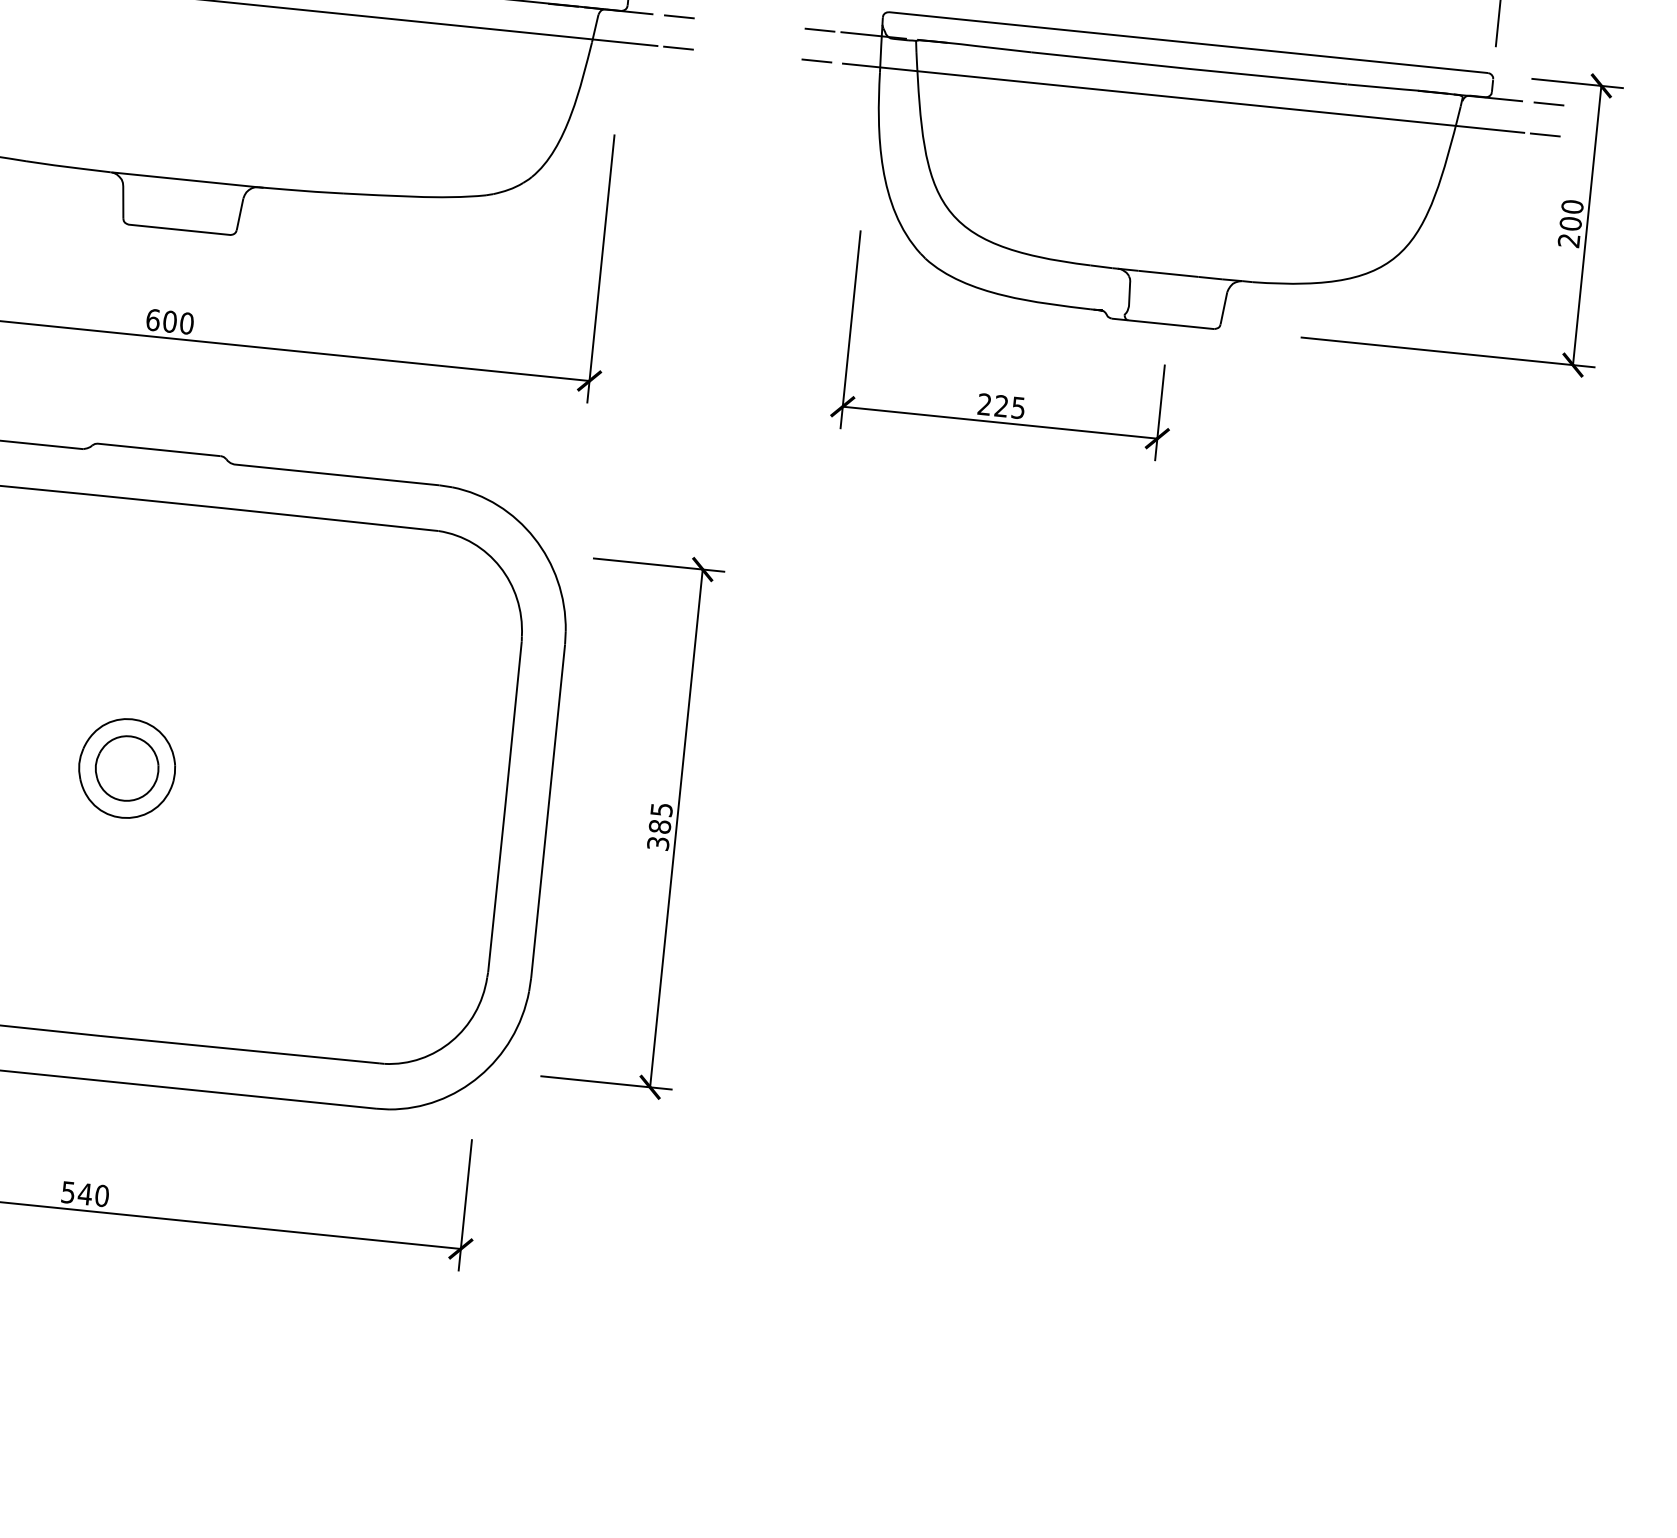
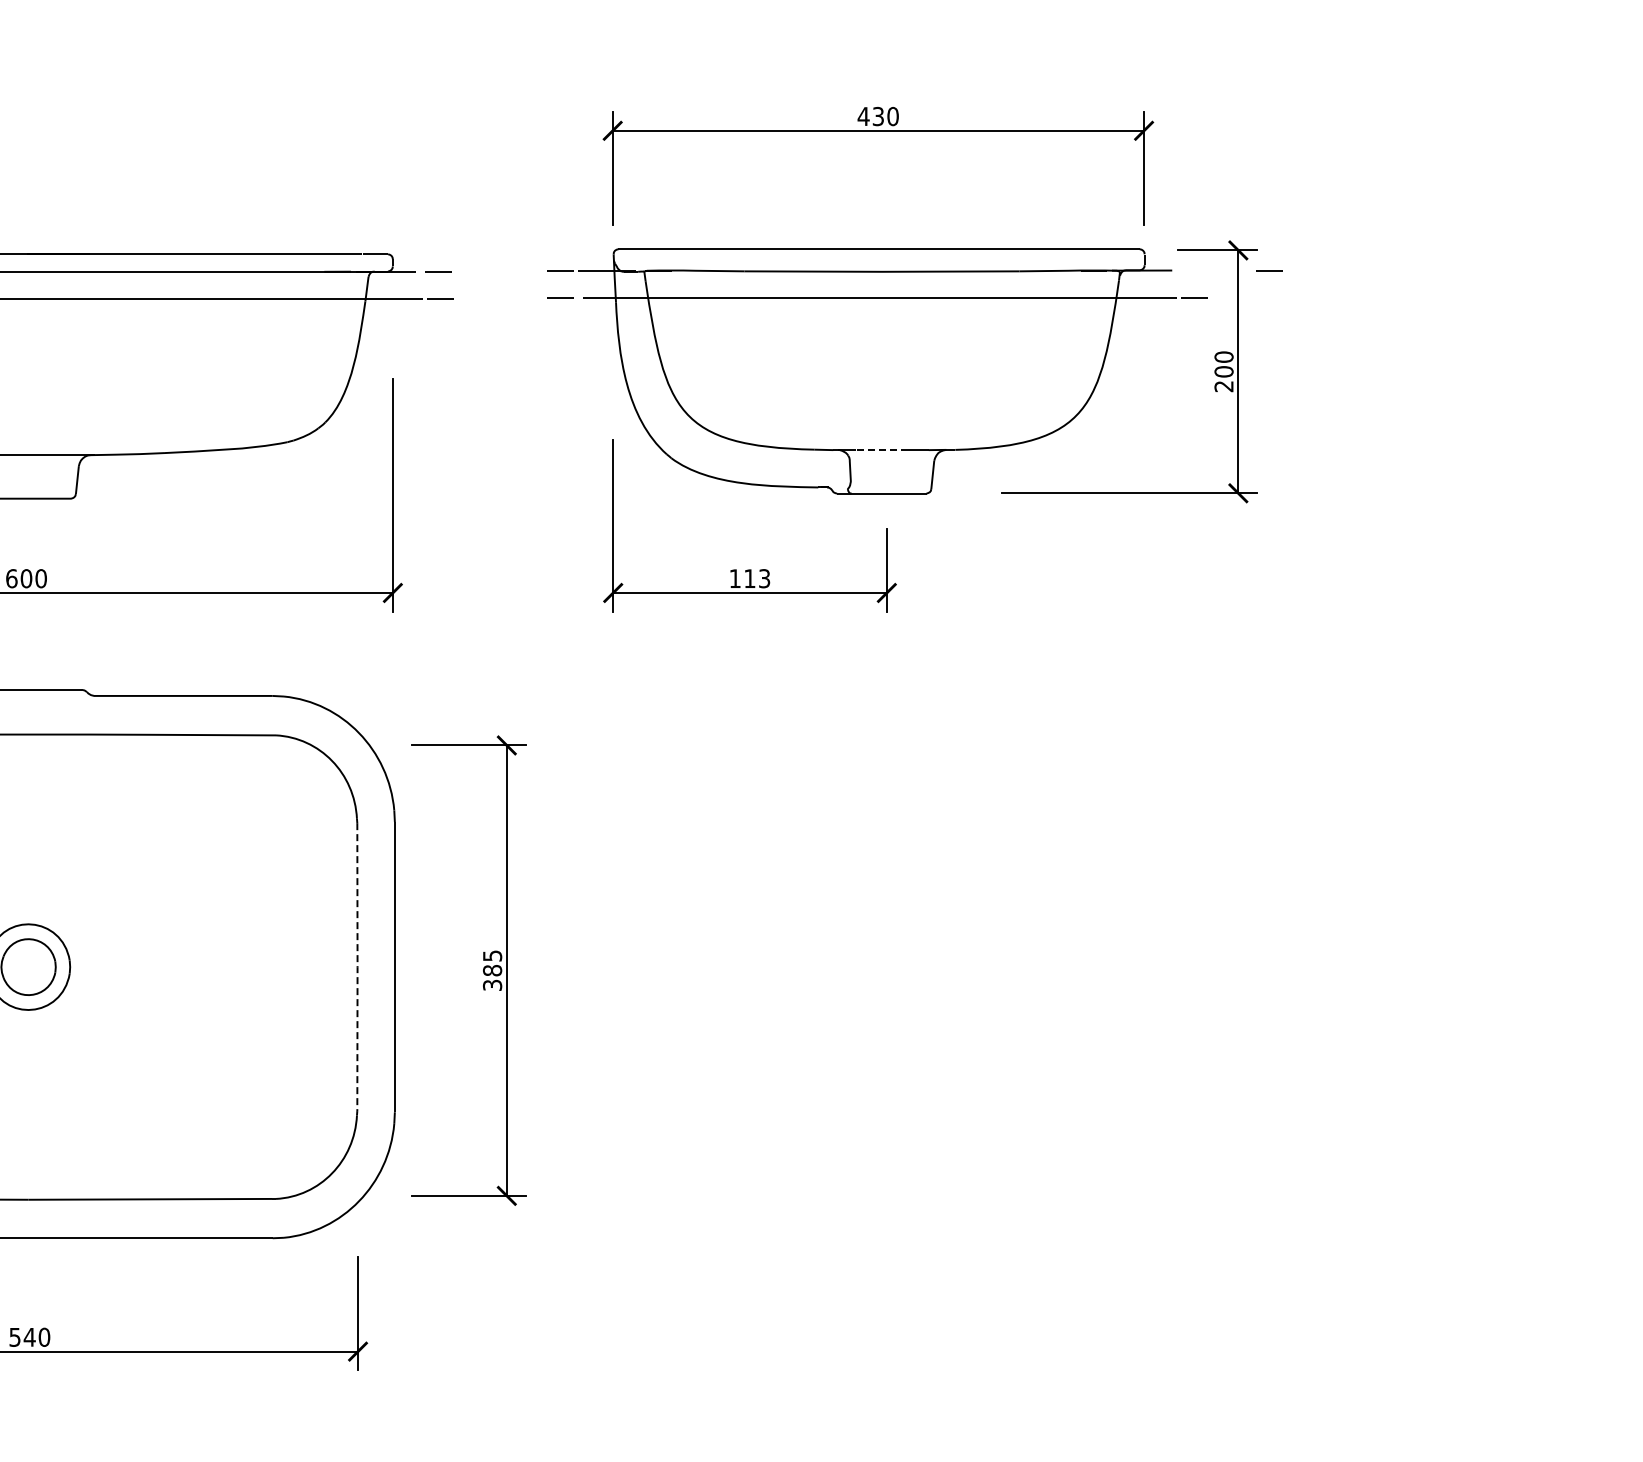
line: (1548, 103) -> (1269, 270), moved
line: (1167, 274) -> (881, 450), solid -> dashed
text: (1001, 405) -> (749, 578), 225 -> 113
line: (505, 807) -> (357, 967), solid -> dashed

